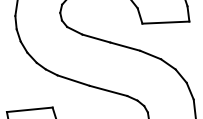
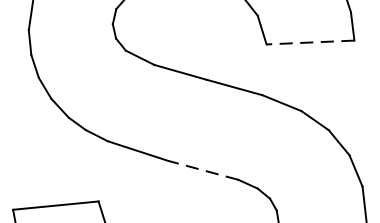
line: (165, 22) -> (309, 42), solid -> dashed
line: (108, 90) -> (203, 169), solid -> dashed

